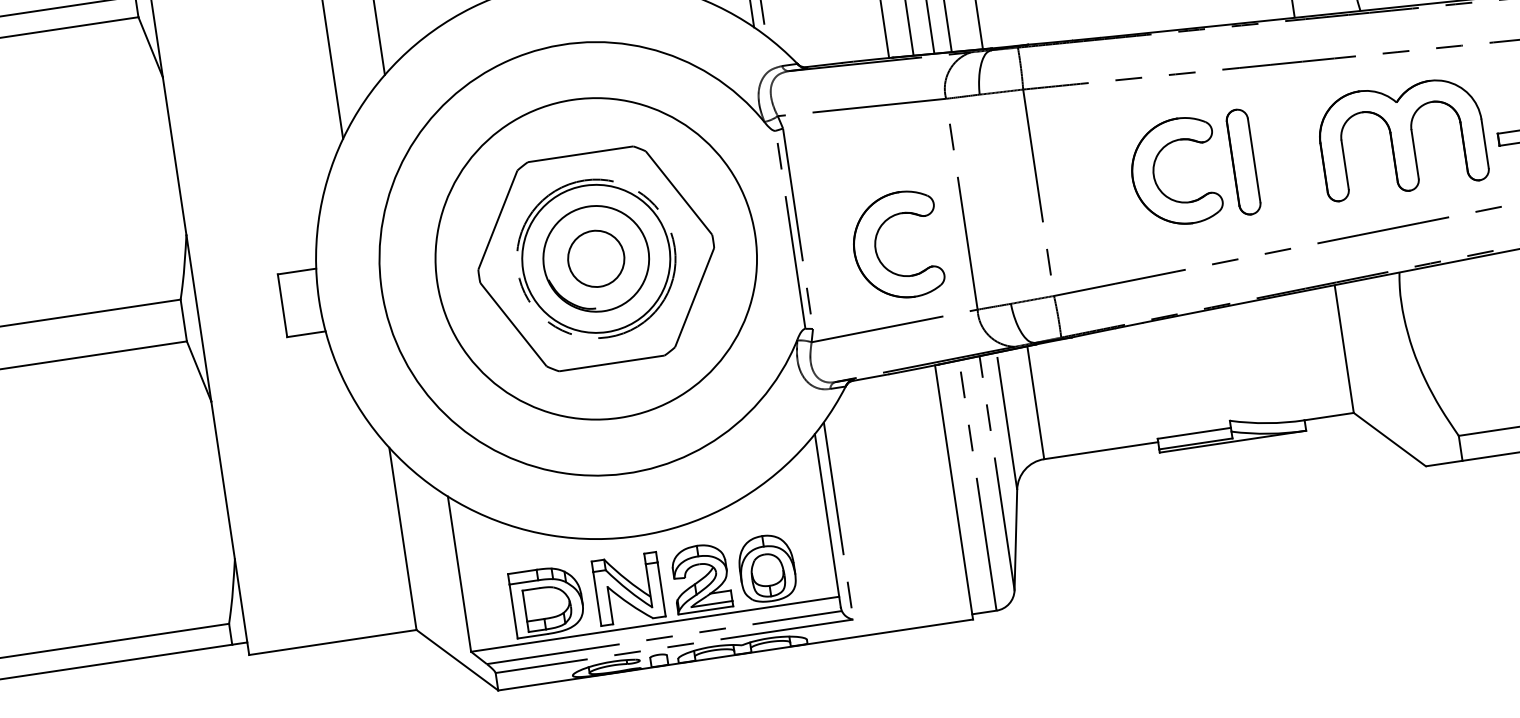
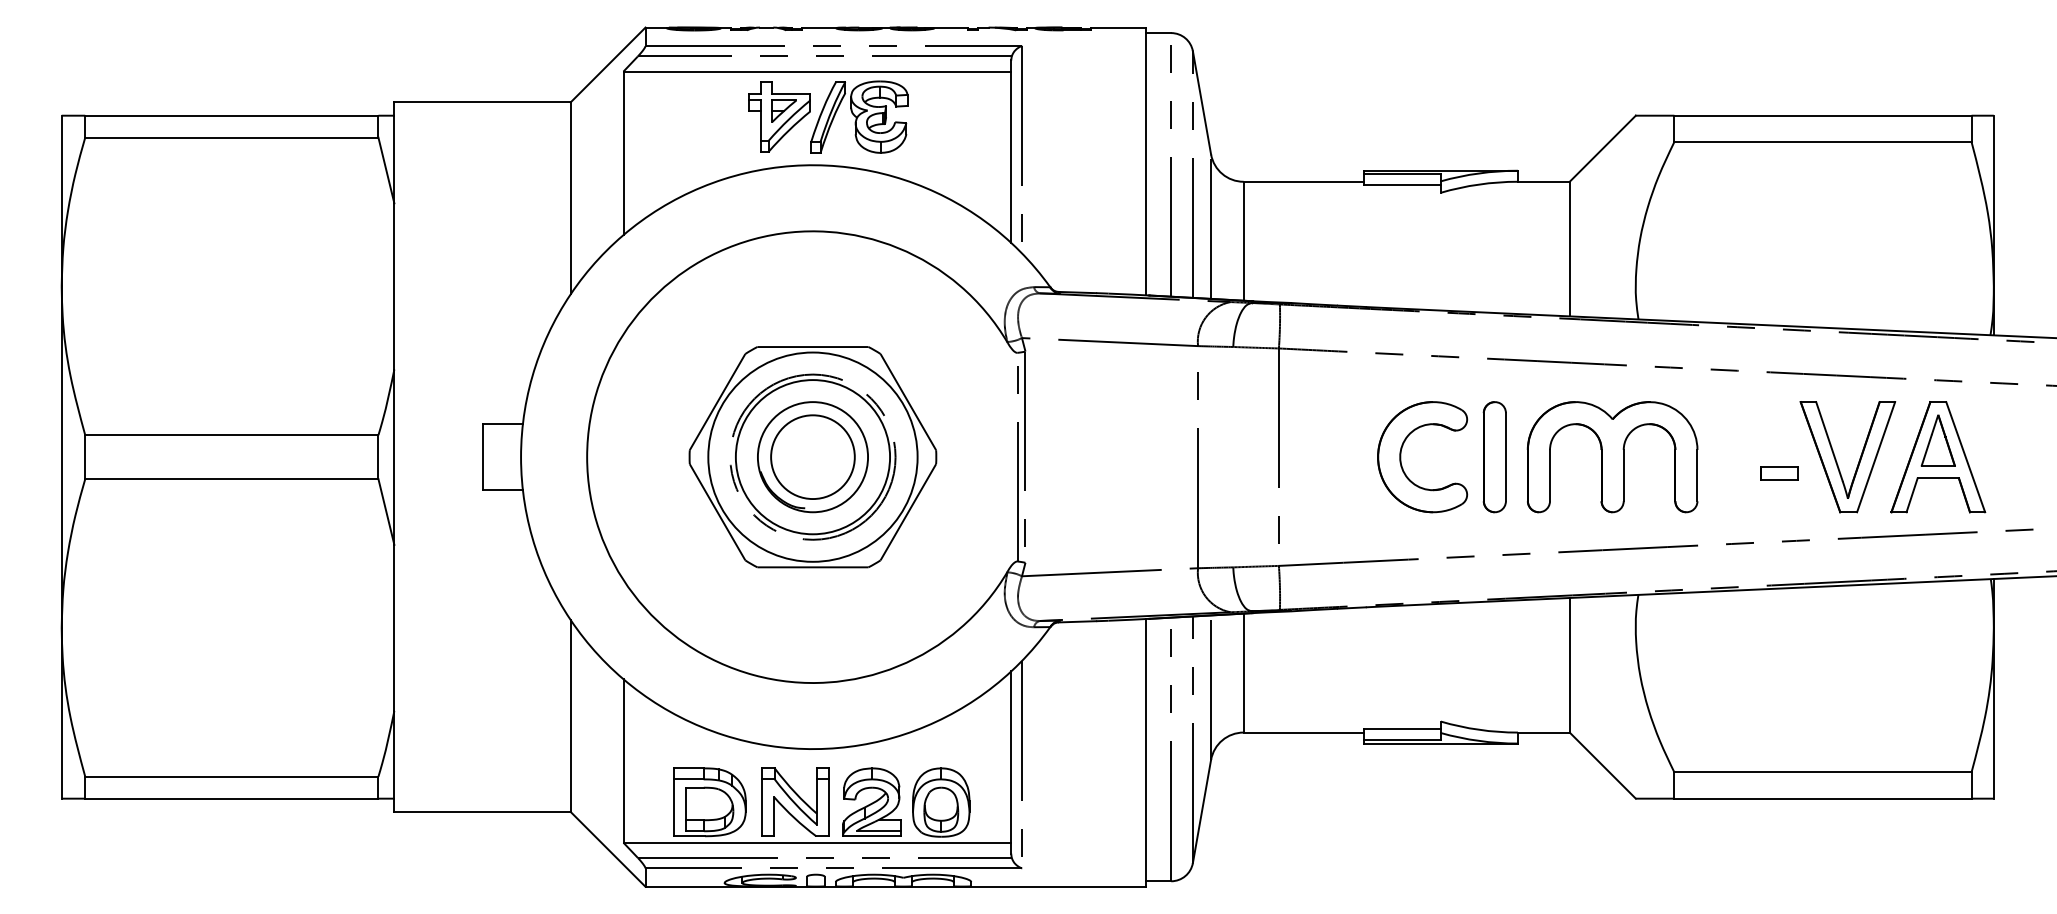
part: (1401, 138) -> (1612, 457), moved
part: (876, 249) -> (1103, 490), removed
circle: (595, 258) -> (812, 456), size x0.62
circle: (595, 259) -> (812, 457), size x1.43

